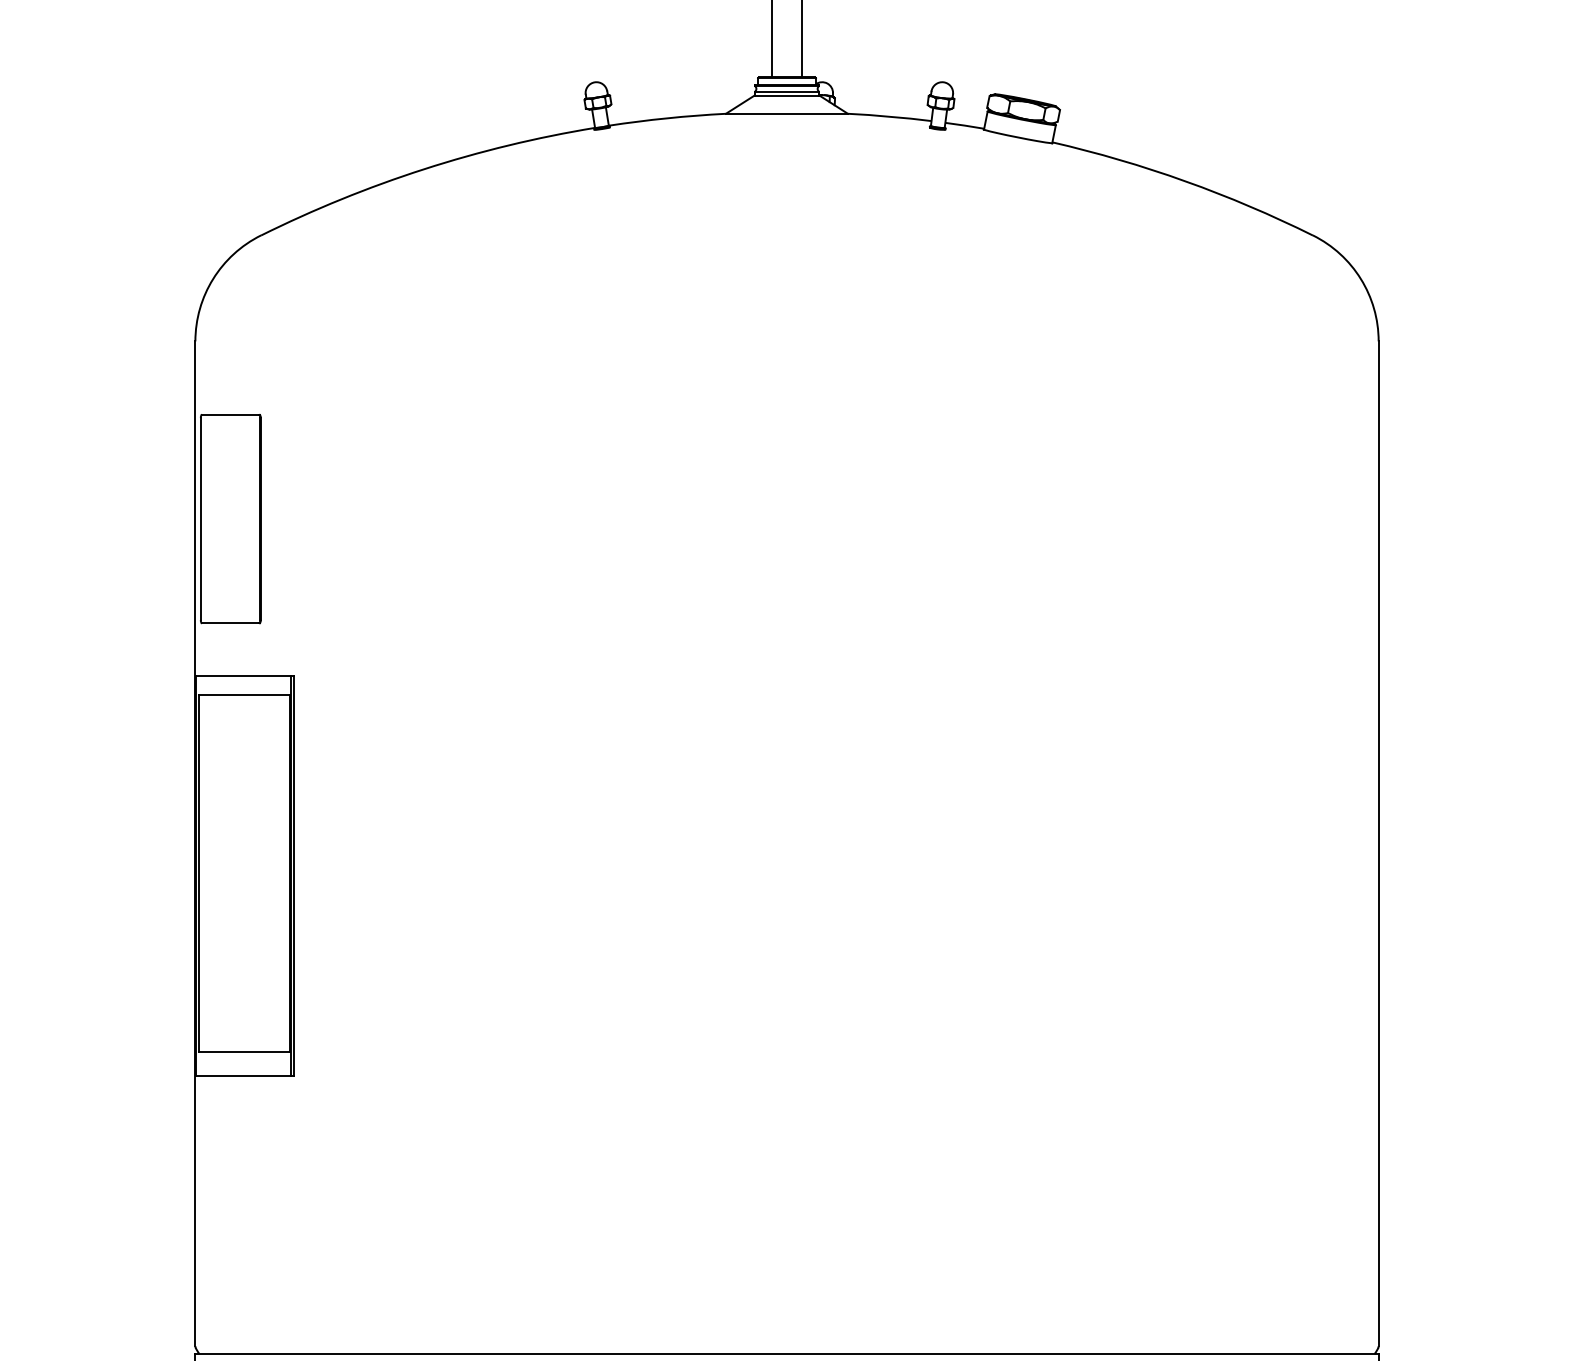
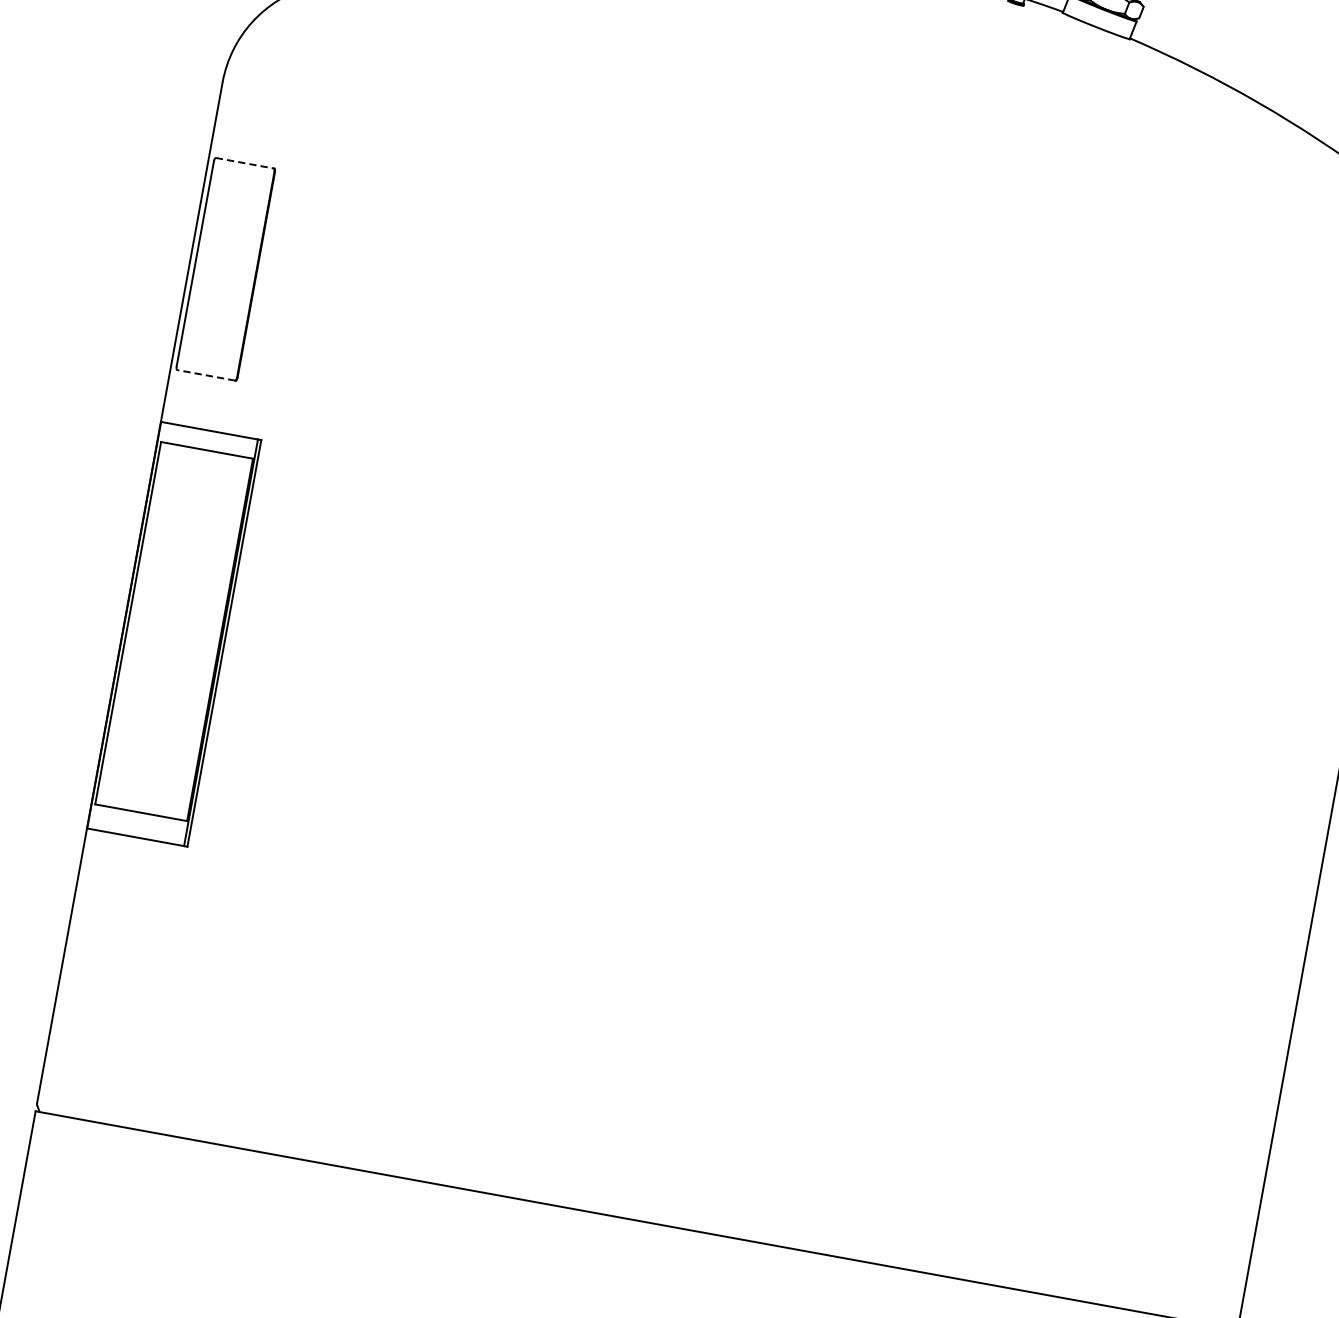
line: (230, 414) -> (244, 163), solid -> dashed
line: (230, 623) -> (206, 375), solid -> dashed

